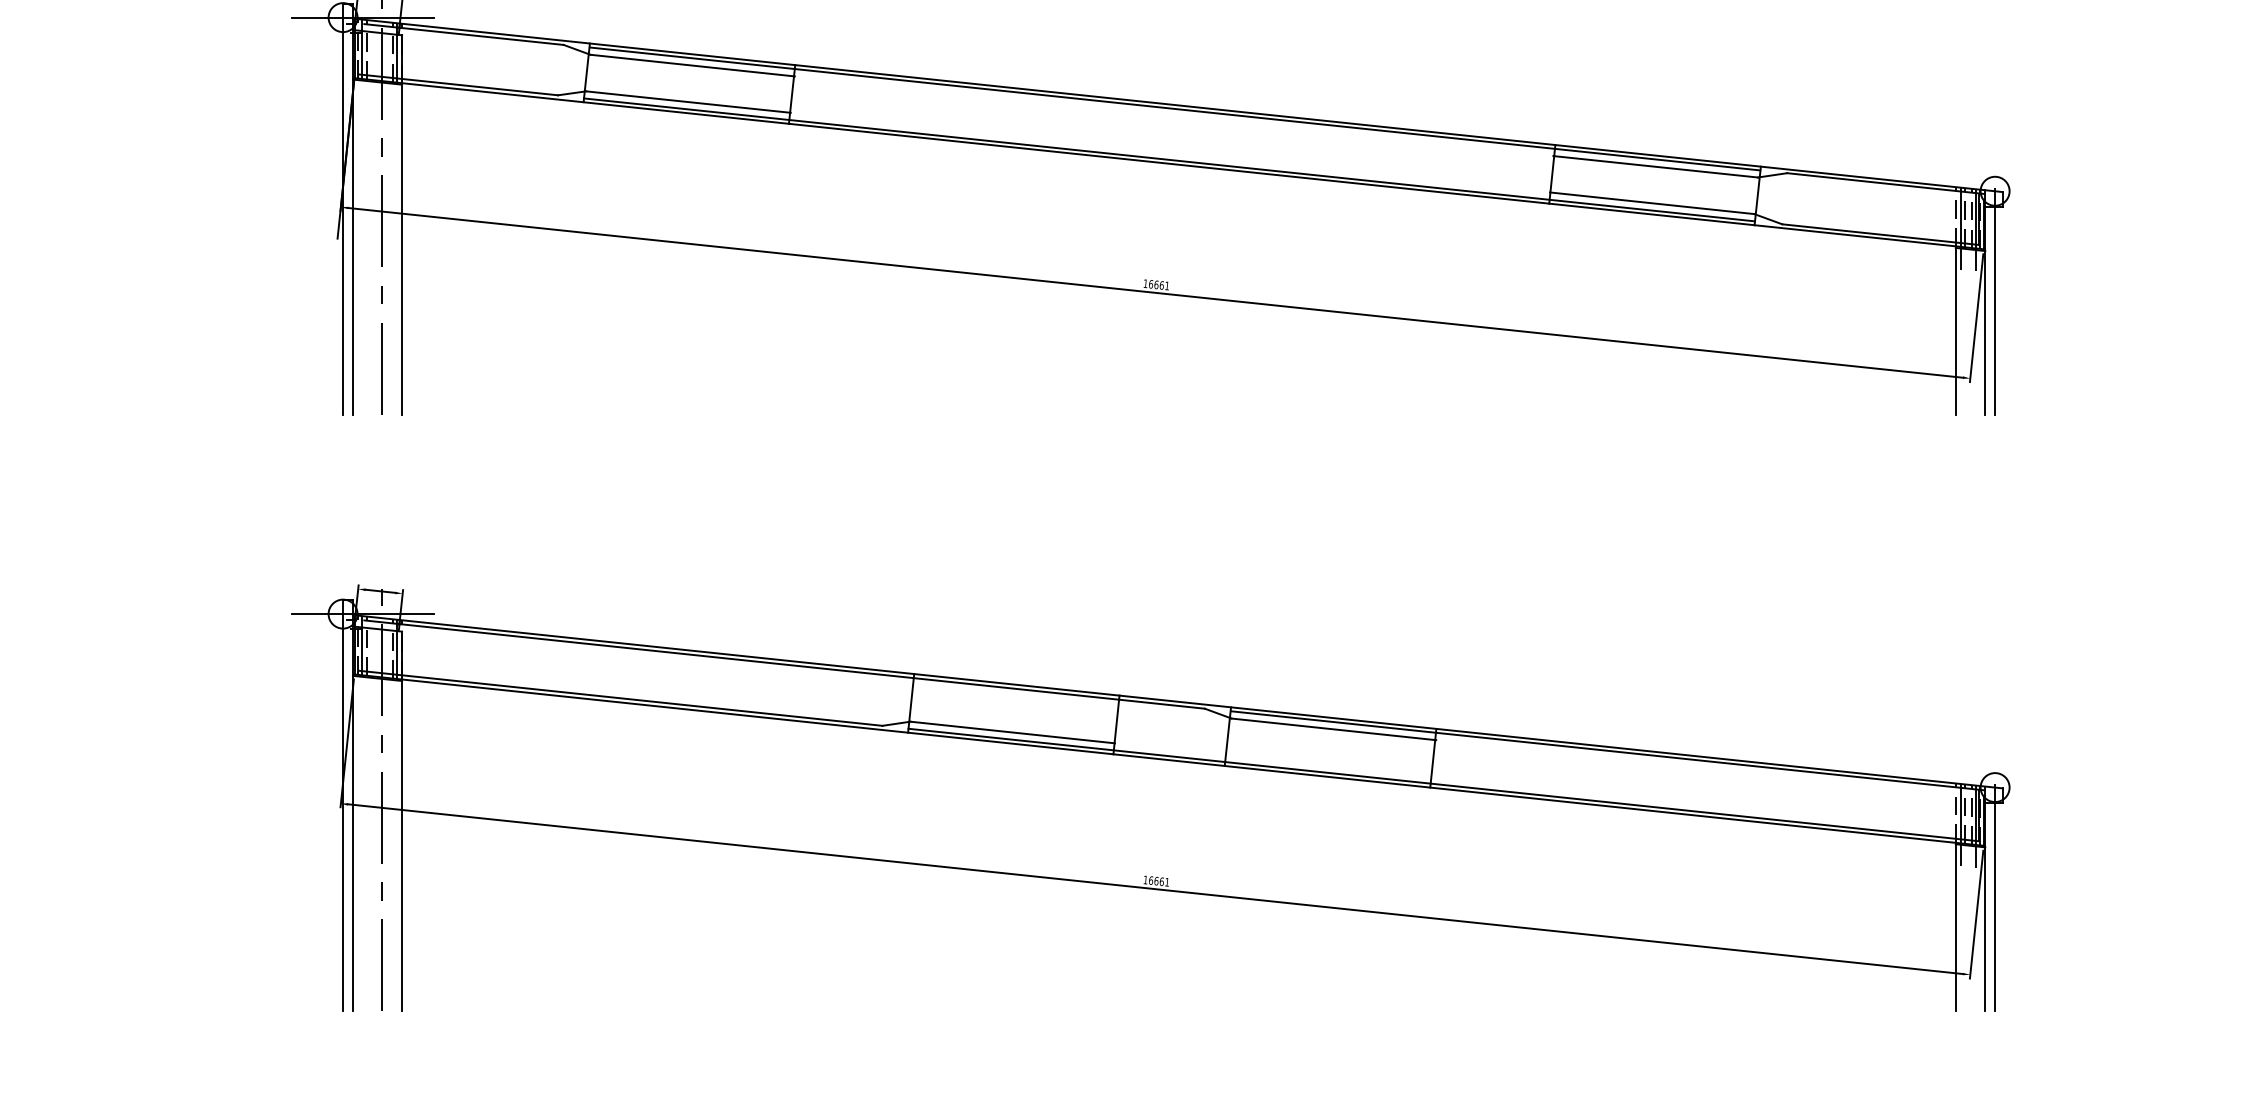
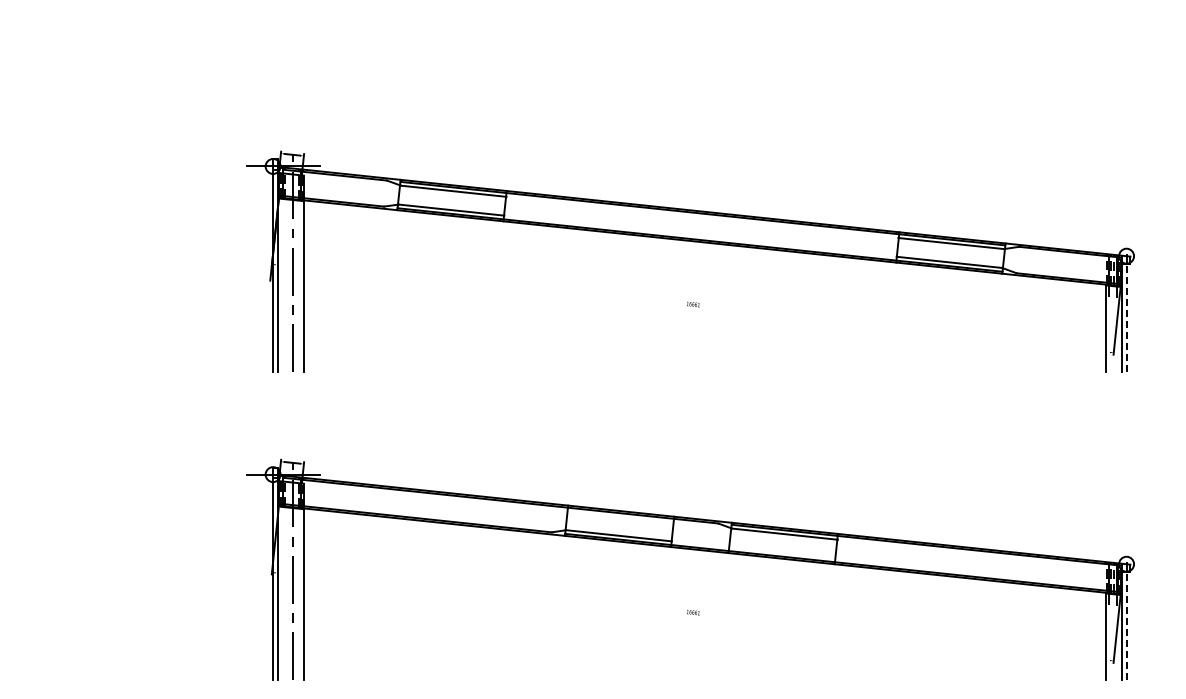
line: (1154, 292) -> (692, 308), removed
line: (1994, 309) -> (1126, 317), solid -> dashed
line: (1154, 888) -> (692, 616), removed
line: (1994, 908) -> (1126, 626), solid -> dashed

